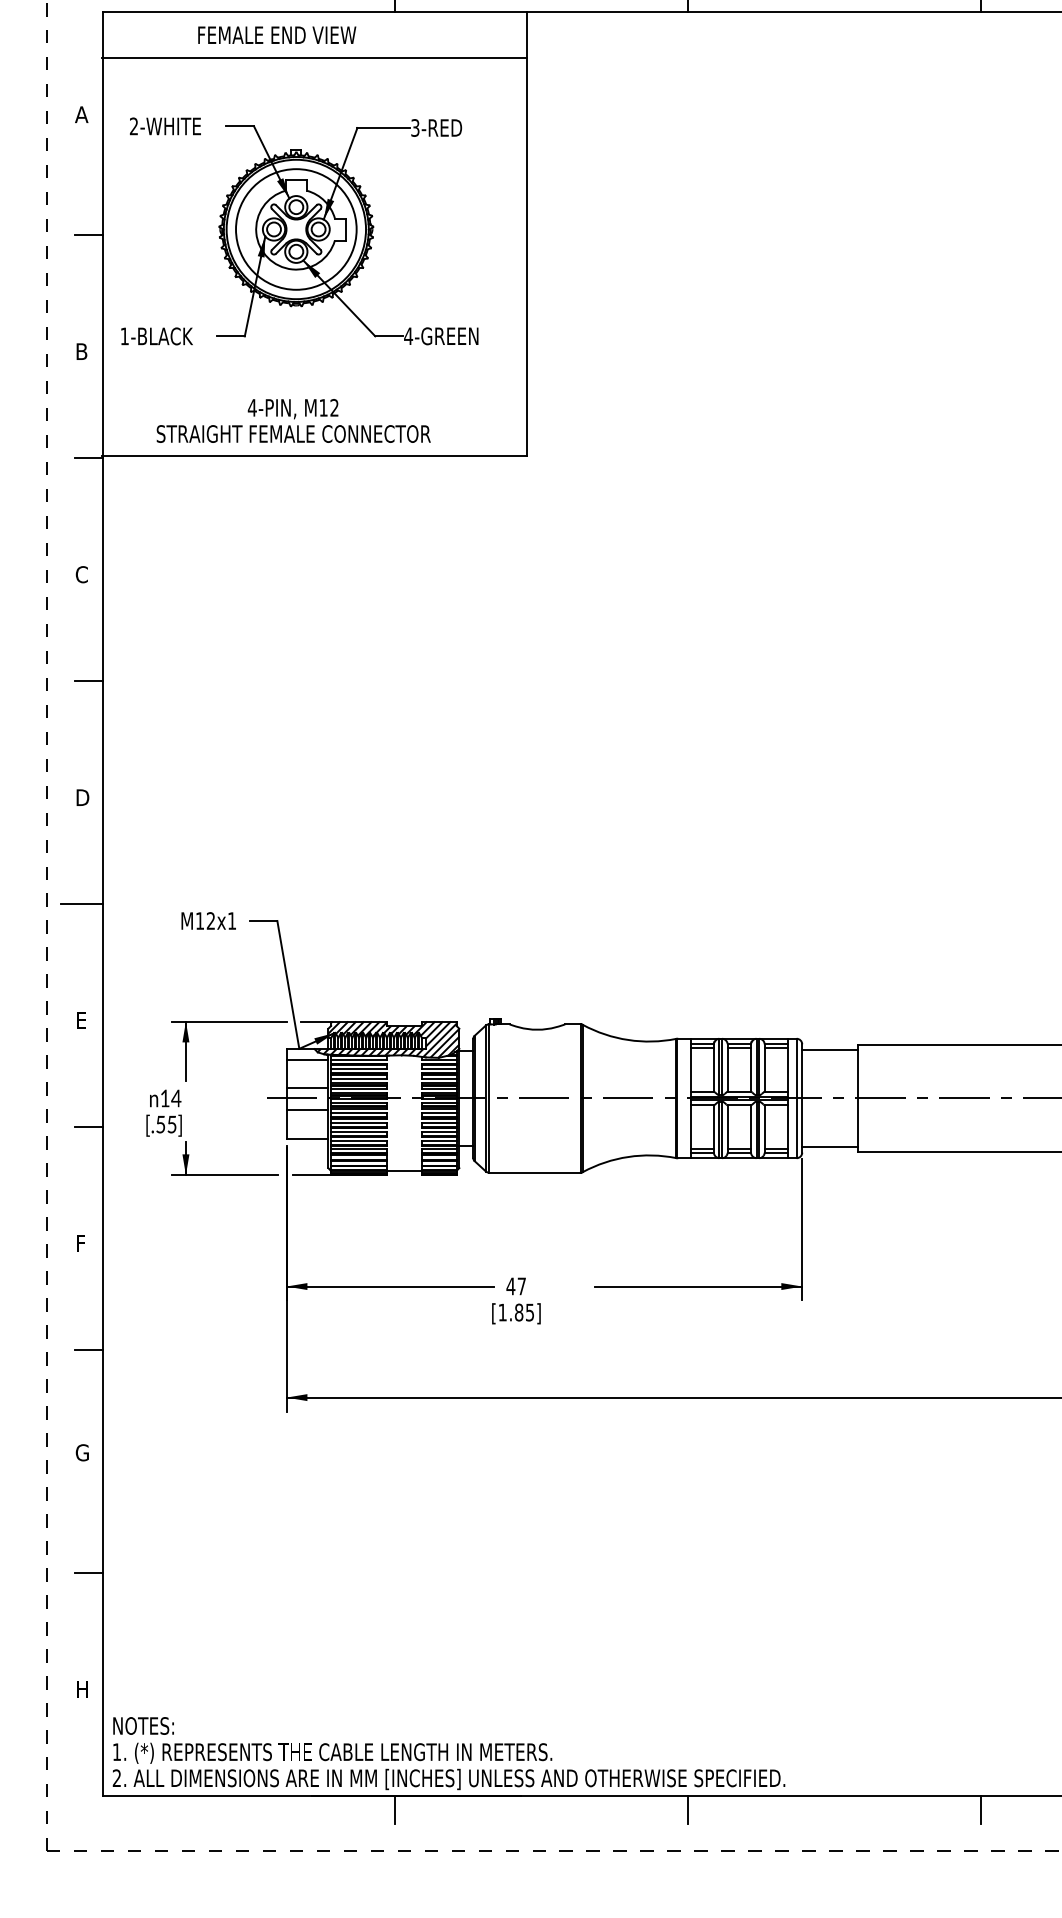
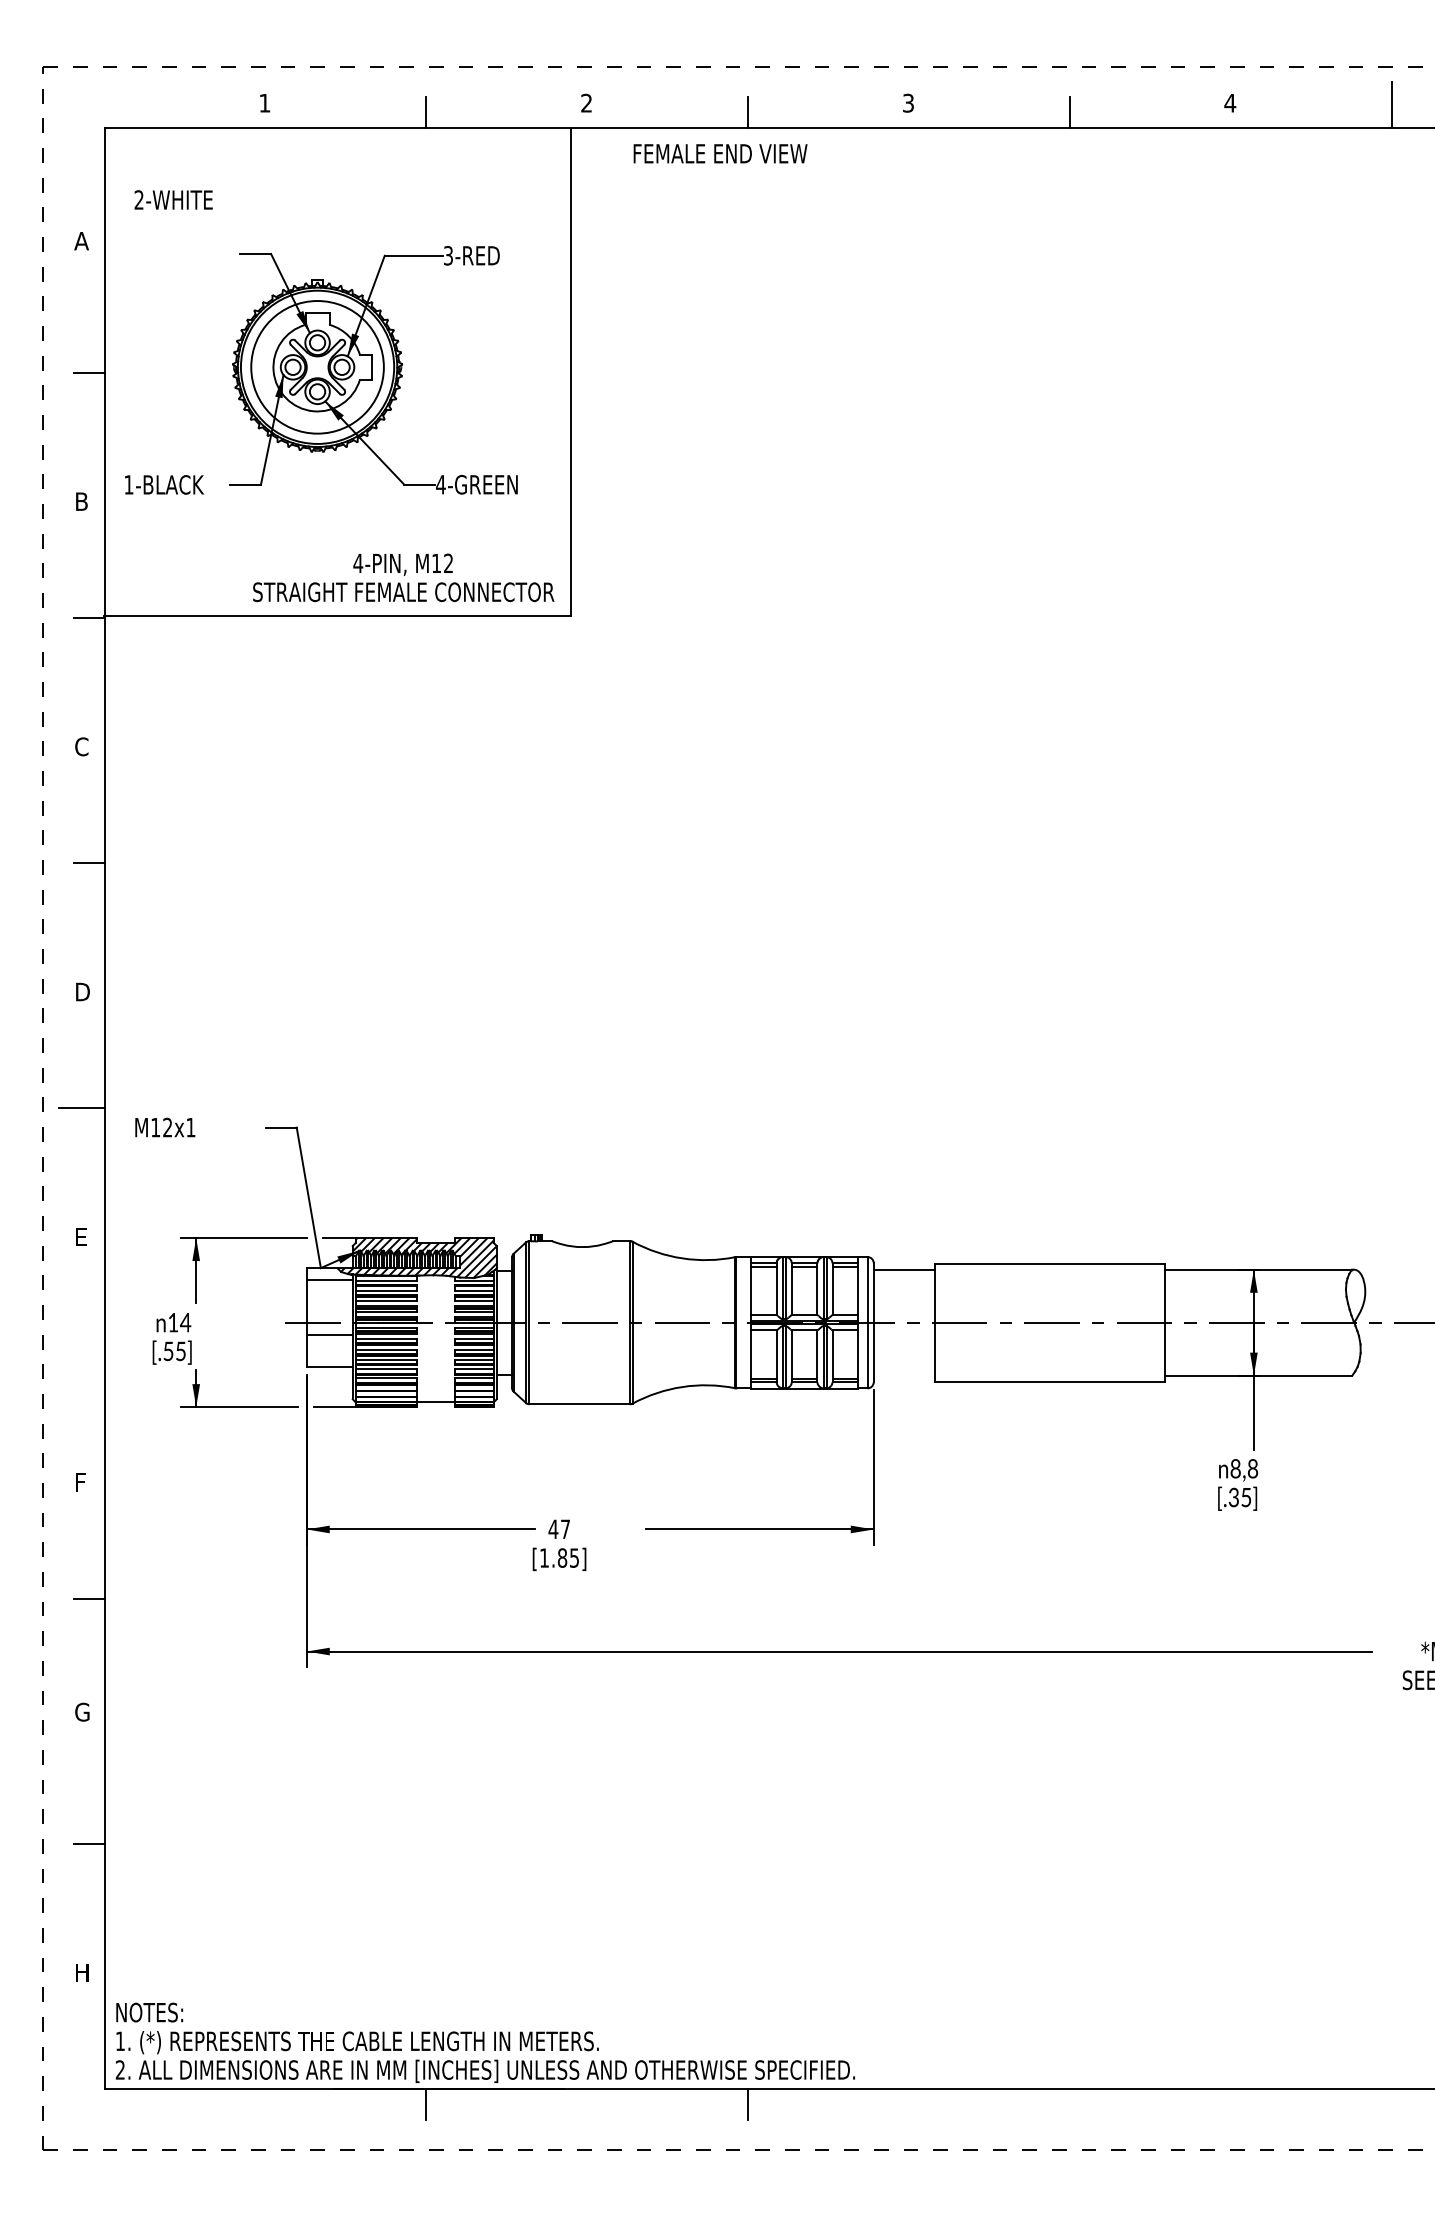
text: (277, 34) -> (720, 153), moved
line: (314, 57) -> (337, 178), removed
text: (165, 125) -> (173, 199), moved
text: (293, 420) -> (403, 577), moved
text: (208, 920) -> (165, 1127), moved
line: (307, 1087) -> (329, 1310), removed
line: (87, 1126) -> (88, 1353), removed
line: (830, 1146) -> (904, 1375), removed
line: (980, 1809) -> (1069, 2104), removed

